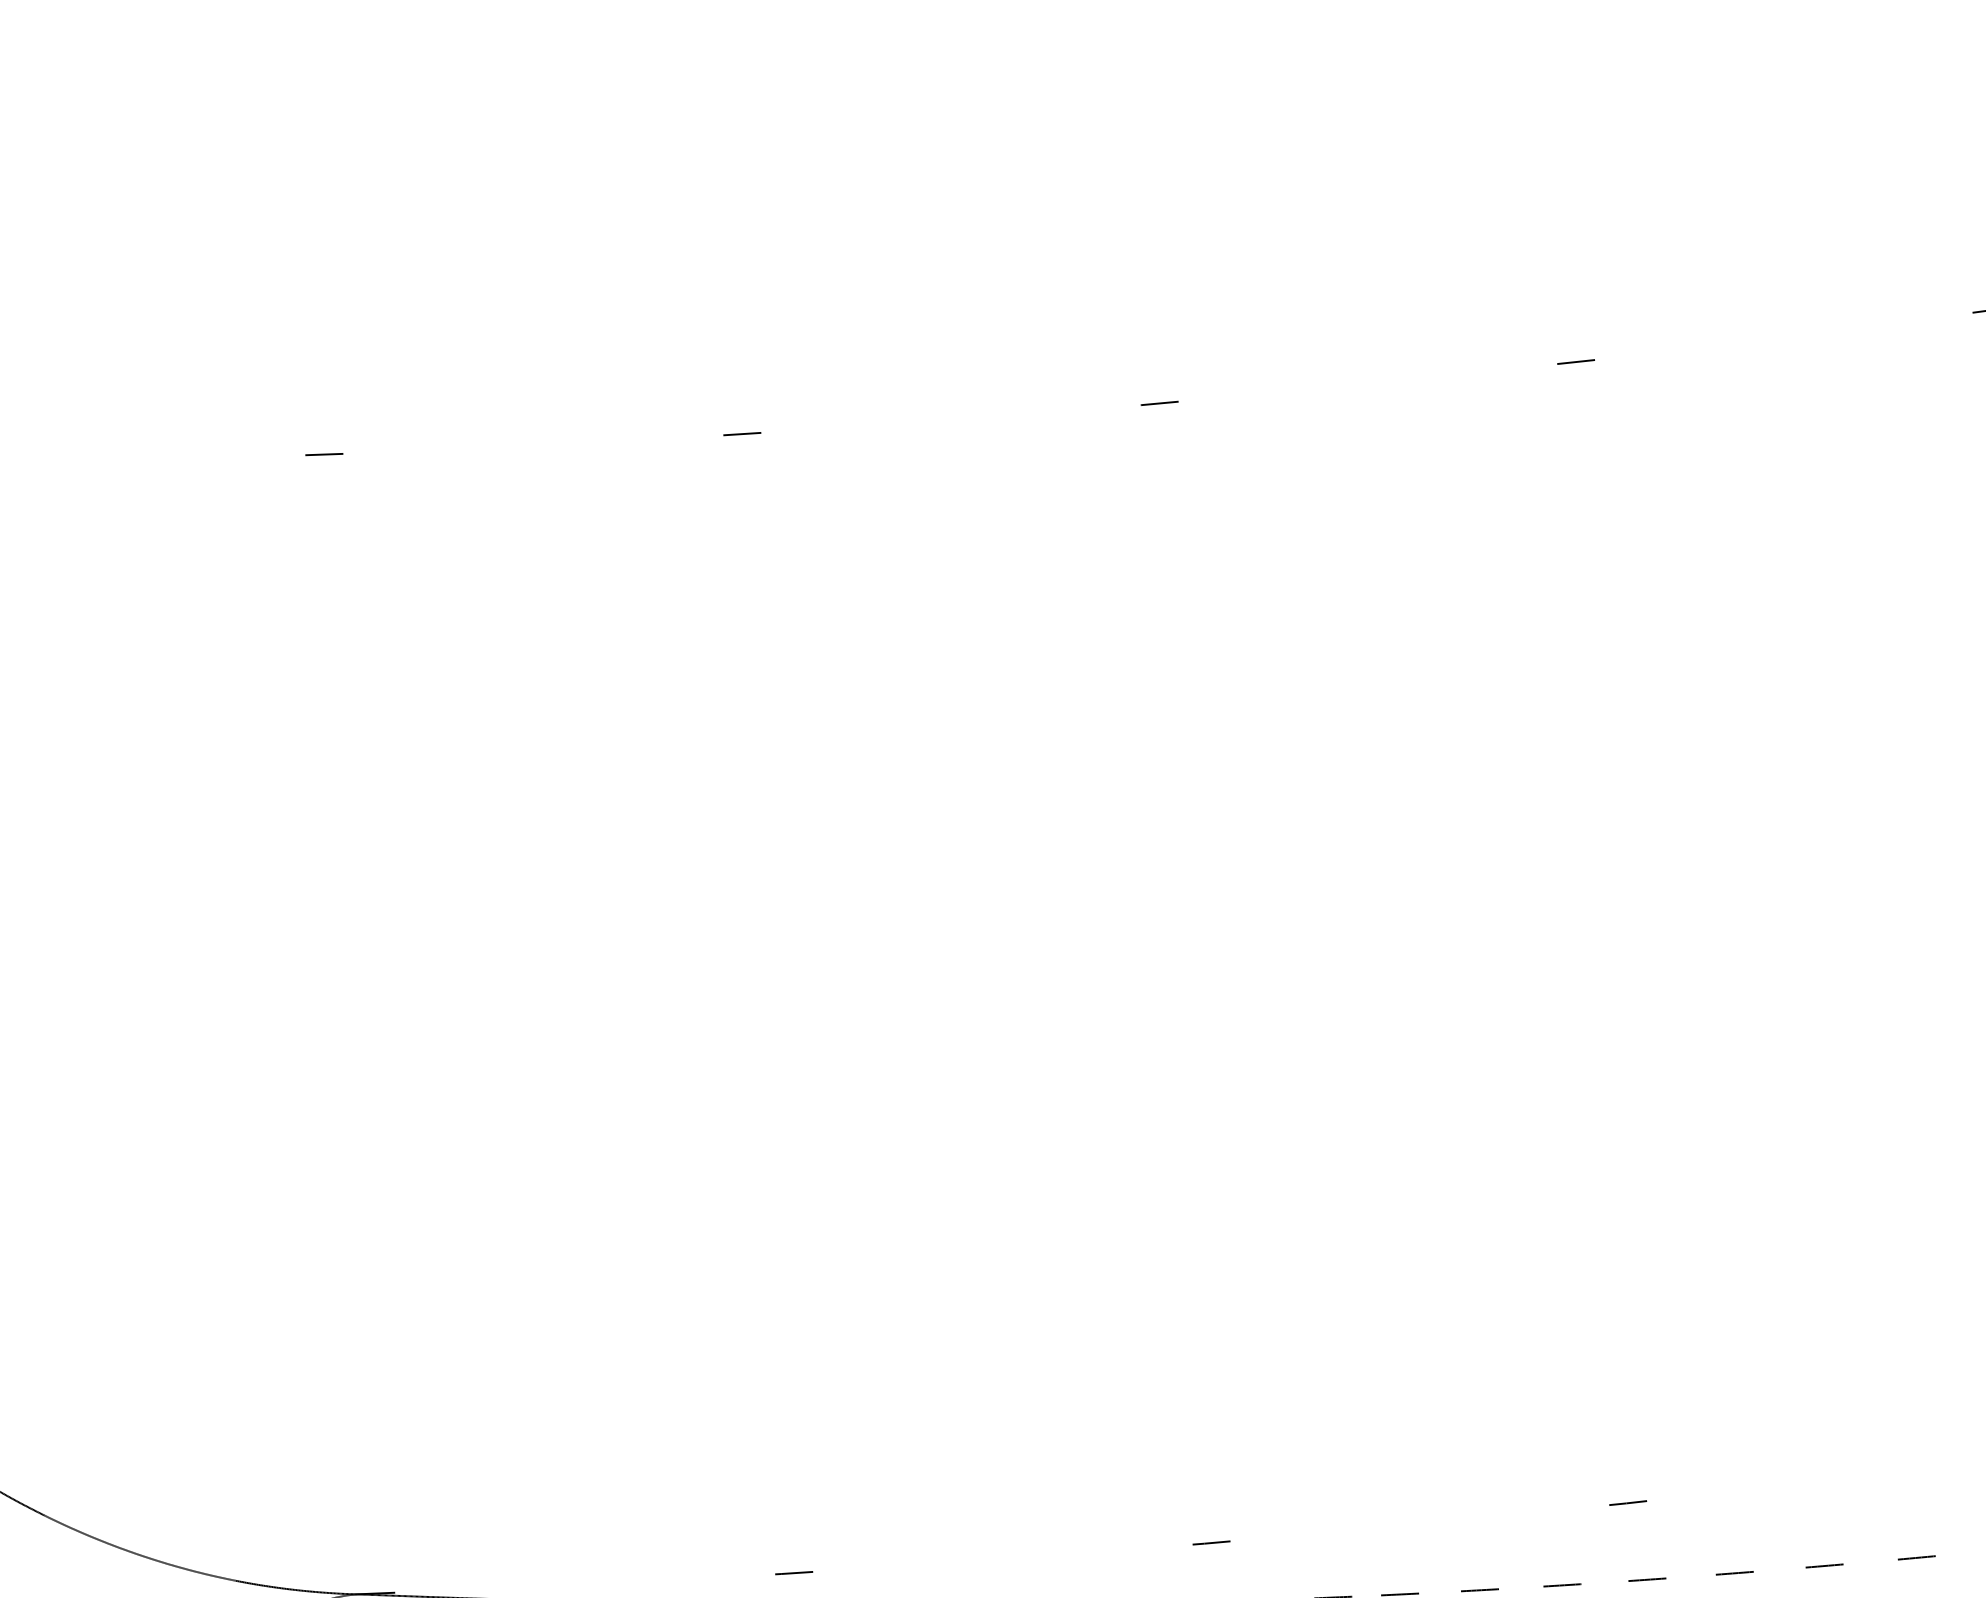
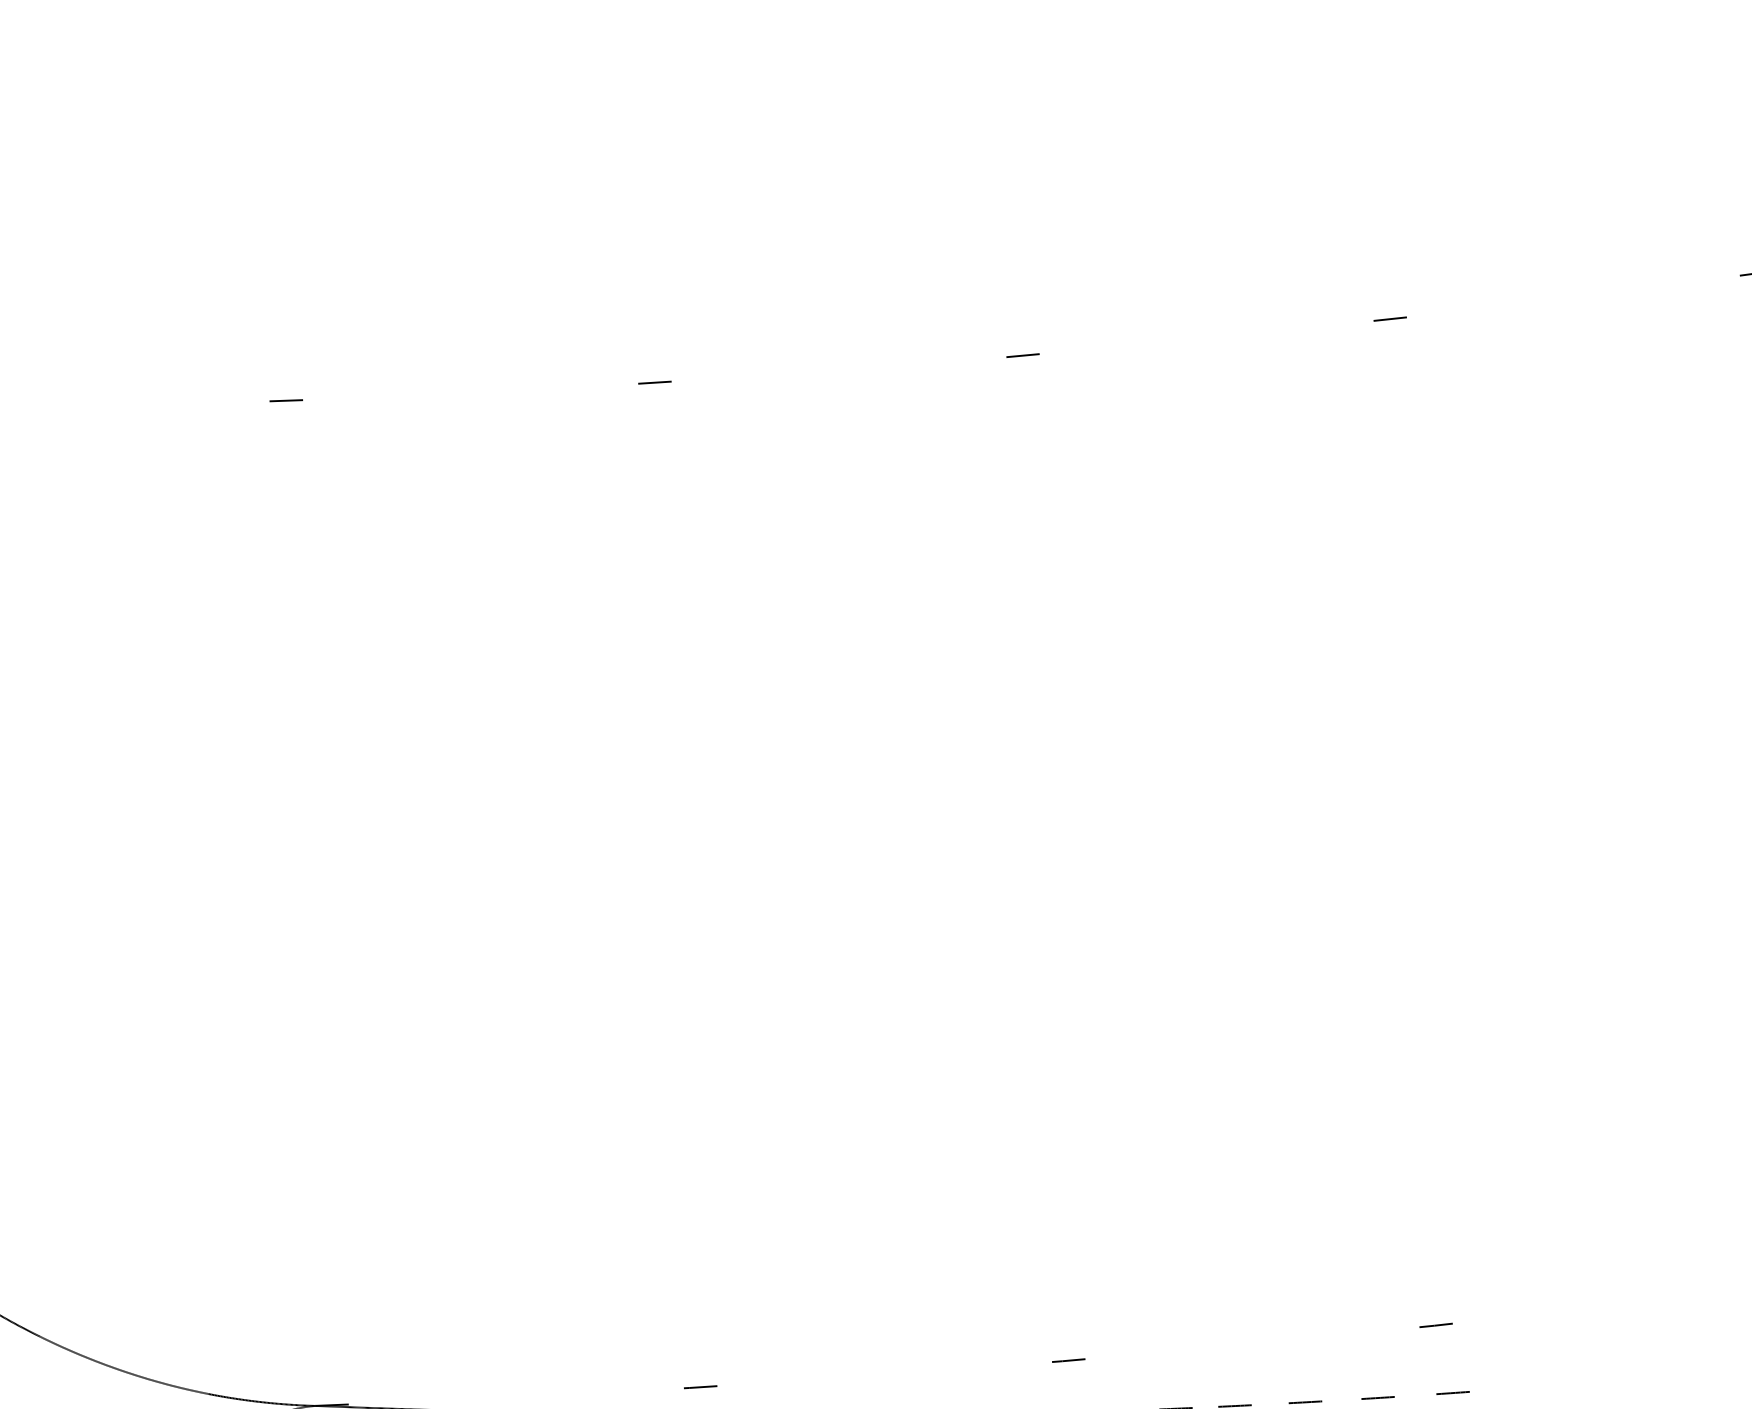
line: (1916, 1557) -> (1690, 1373), removed
line: (1824, 1565) -> (1609, 1380), removed
line: (1734, 1573) -> (1529, 1387), removed

